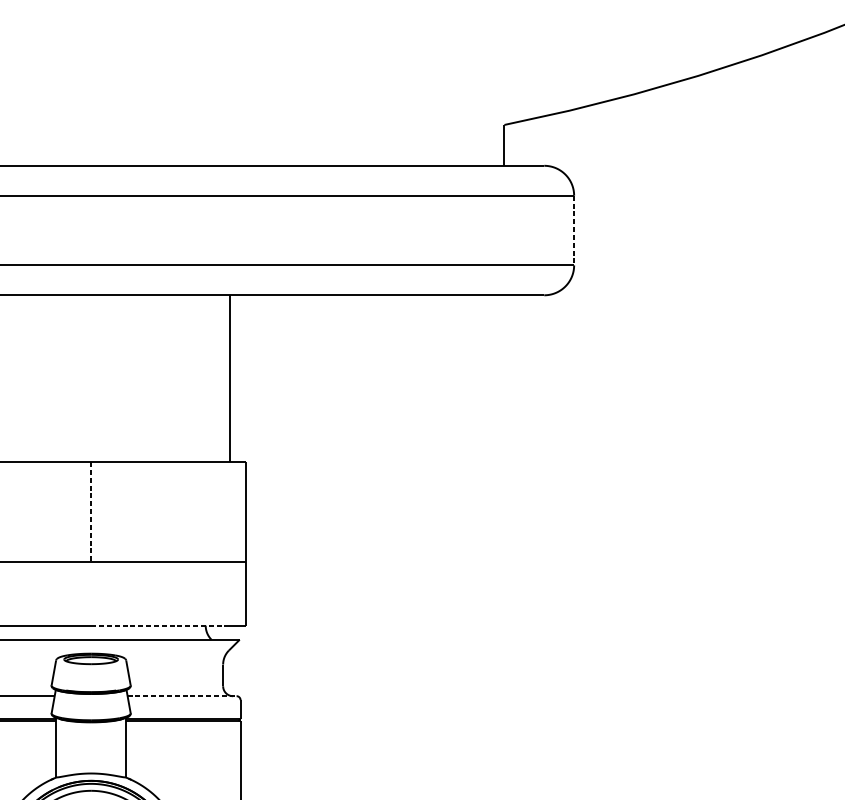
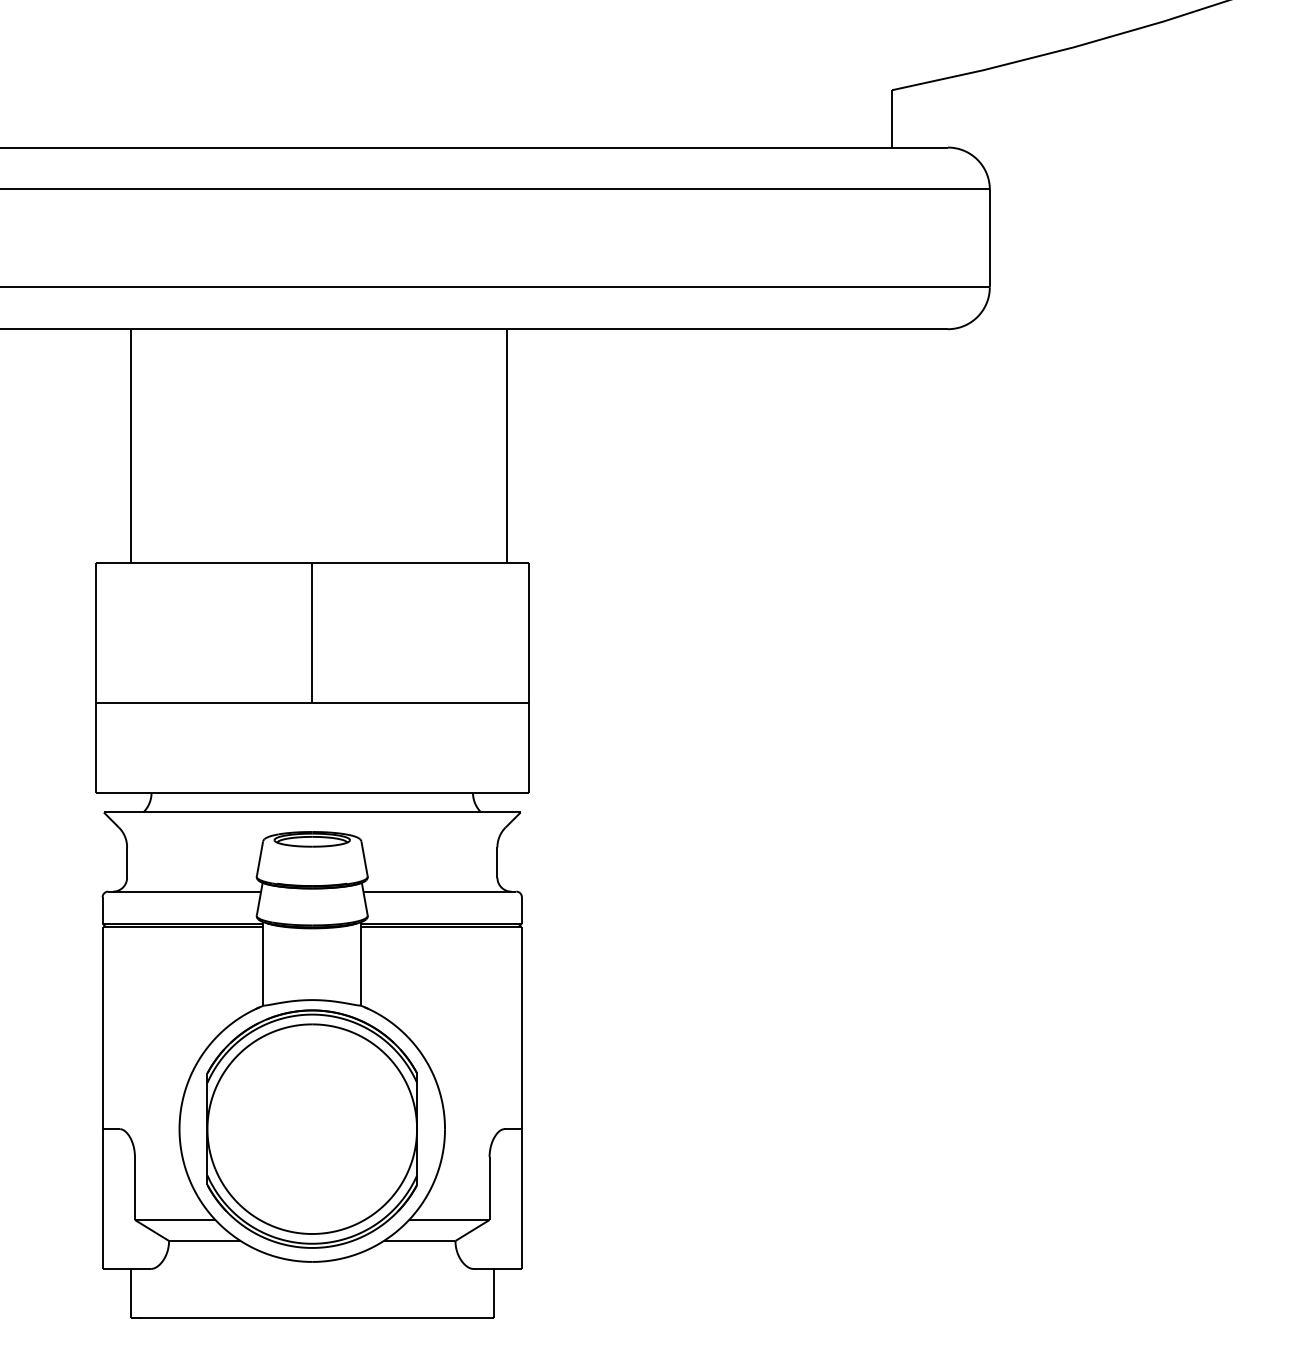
line: (573, 230) -> (989, 238), dashed -> solid
line: (91, 512) -> (312, 633), dashed -> solid
line: (158, 625) -> (406, 792), dashed -> solid
line: (182, 696) -> (440, 891), dashed -> solid

